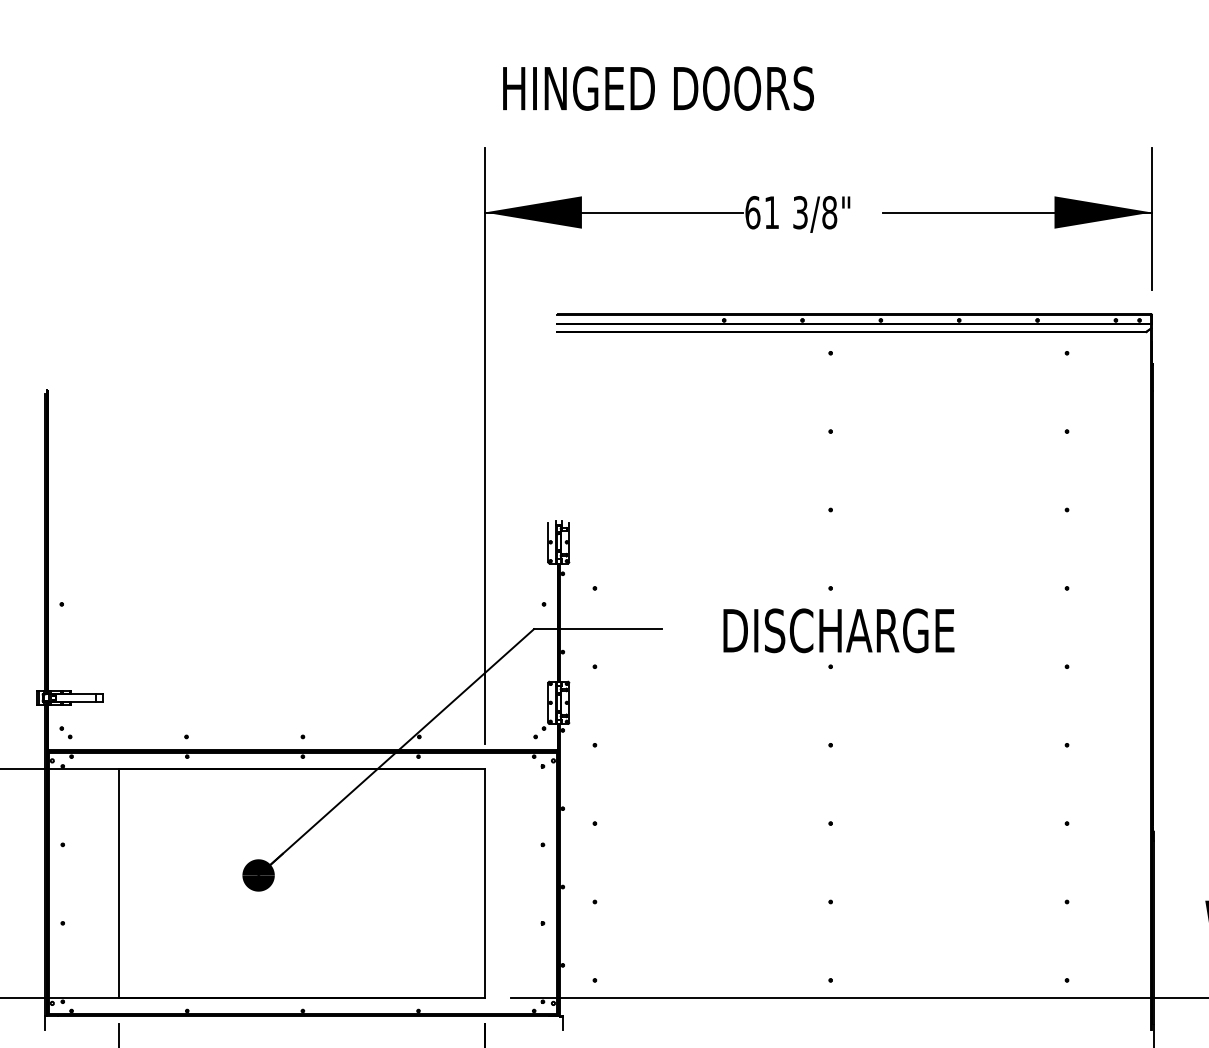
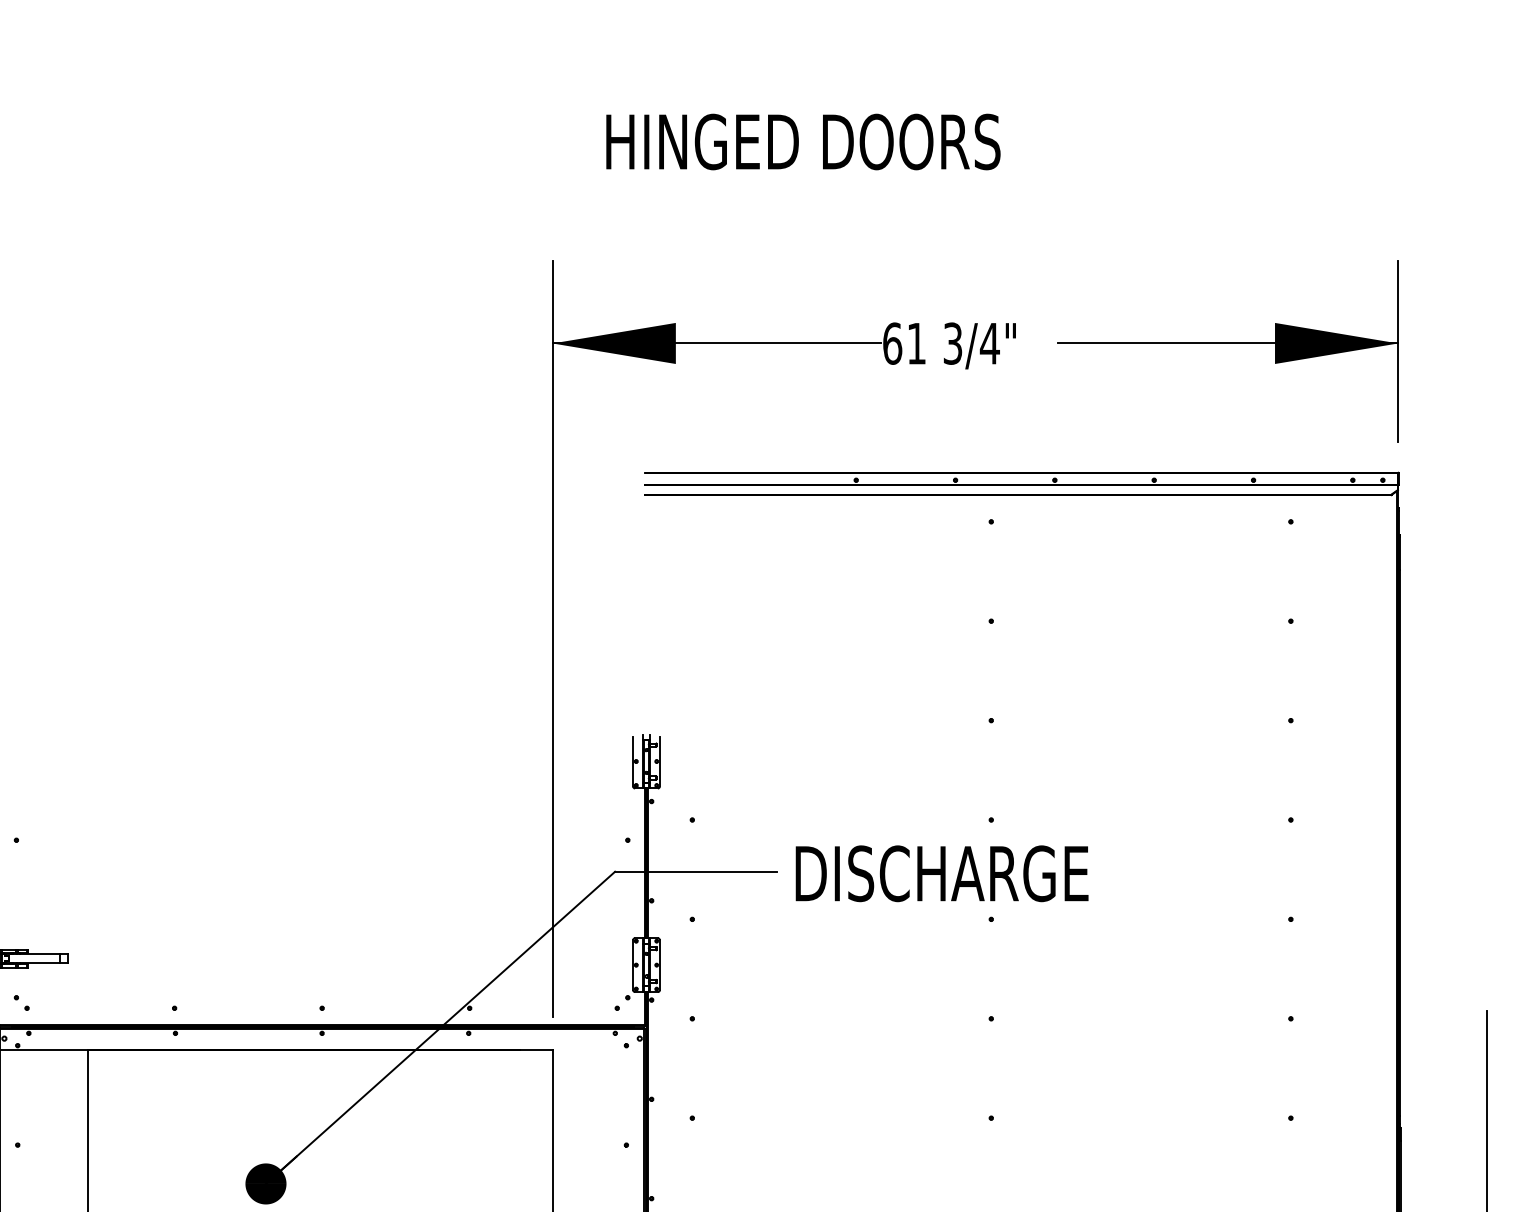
text: (658, 88) -> (803, 141), moved
text: (829, 212) -> (989, 343), 3/8" -> 3/4"
text: (838, 630) -> (941, 873), moved

